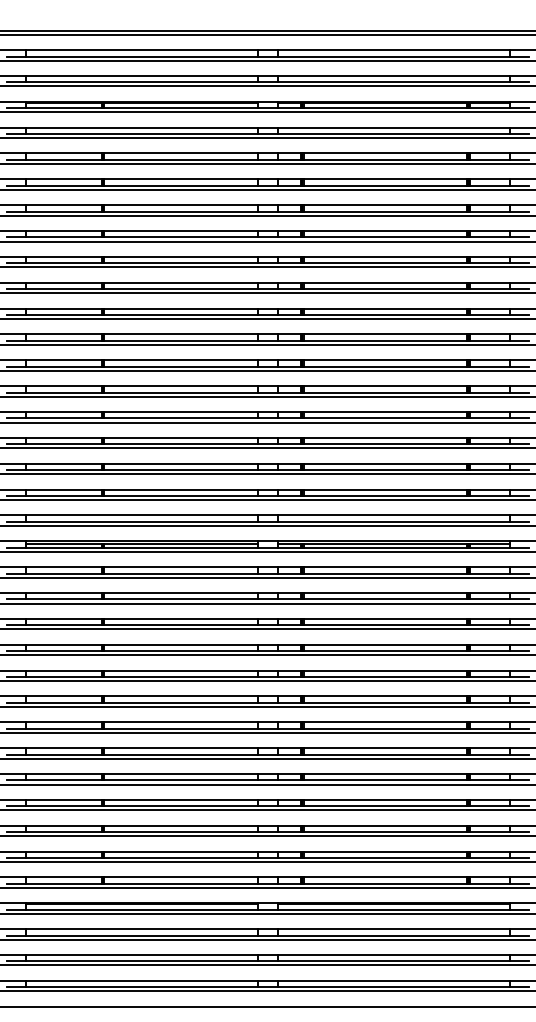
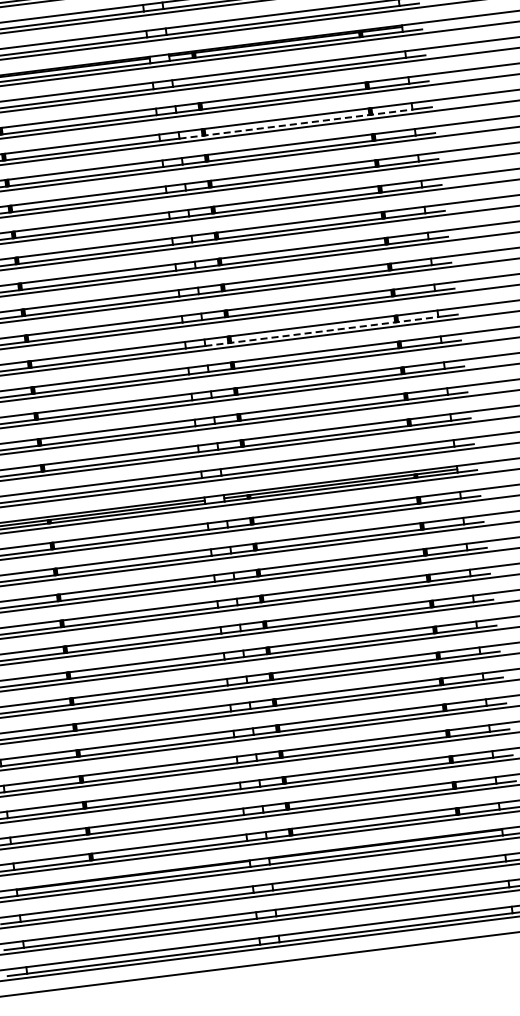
line: (394, 185) -> (296, 123), solid -> dashed
line: (394, 392) -> (322, 331), solid -> dashed

